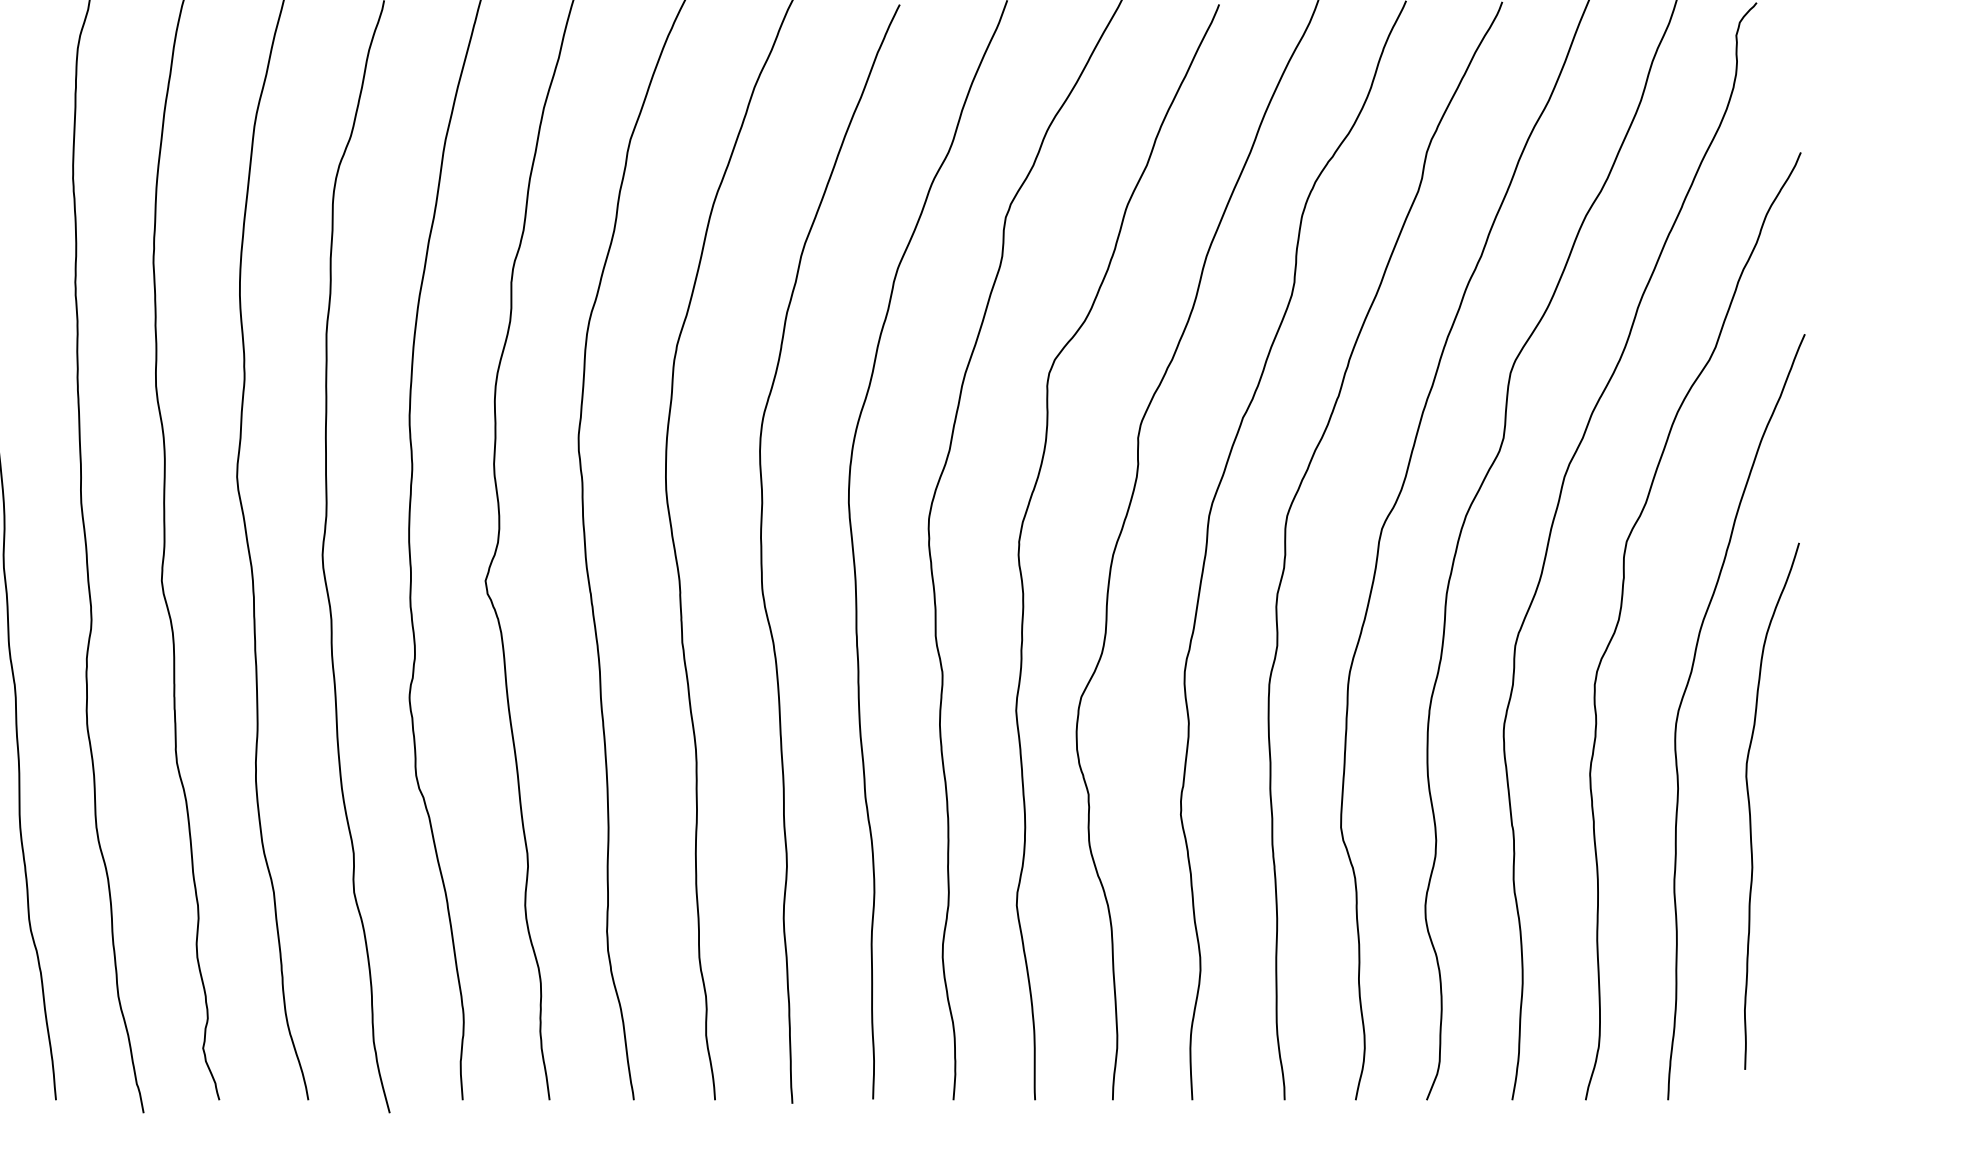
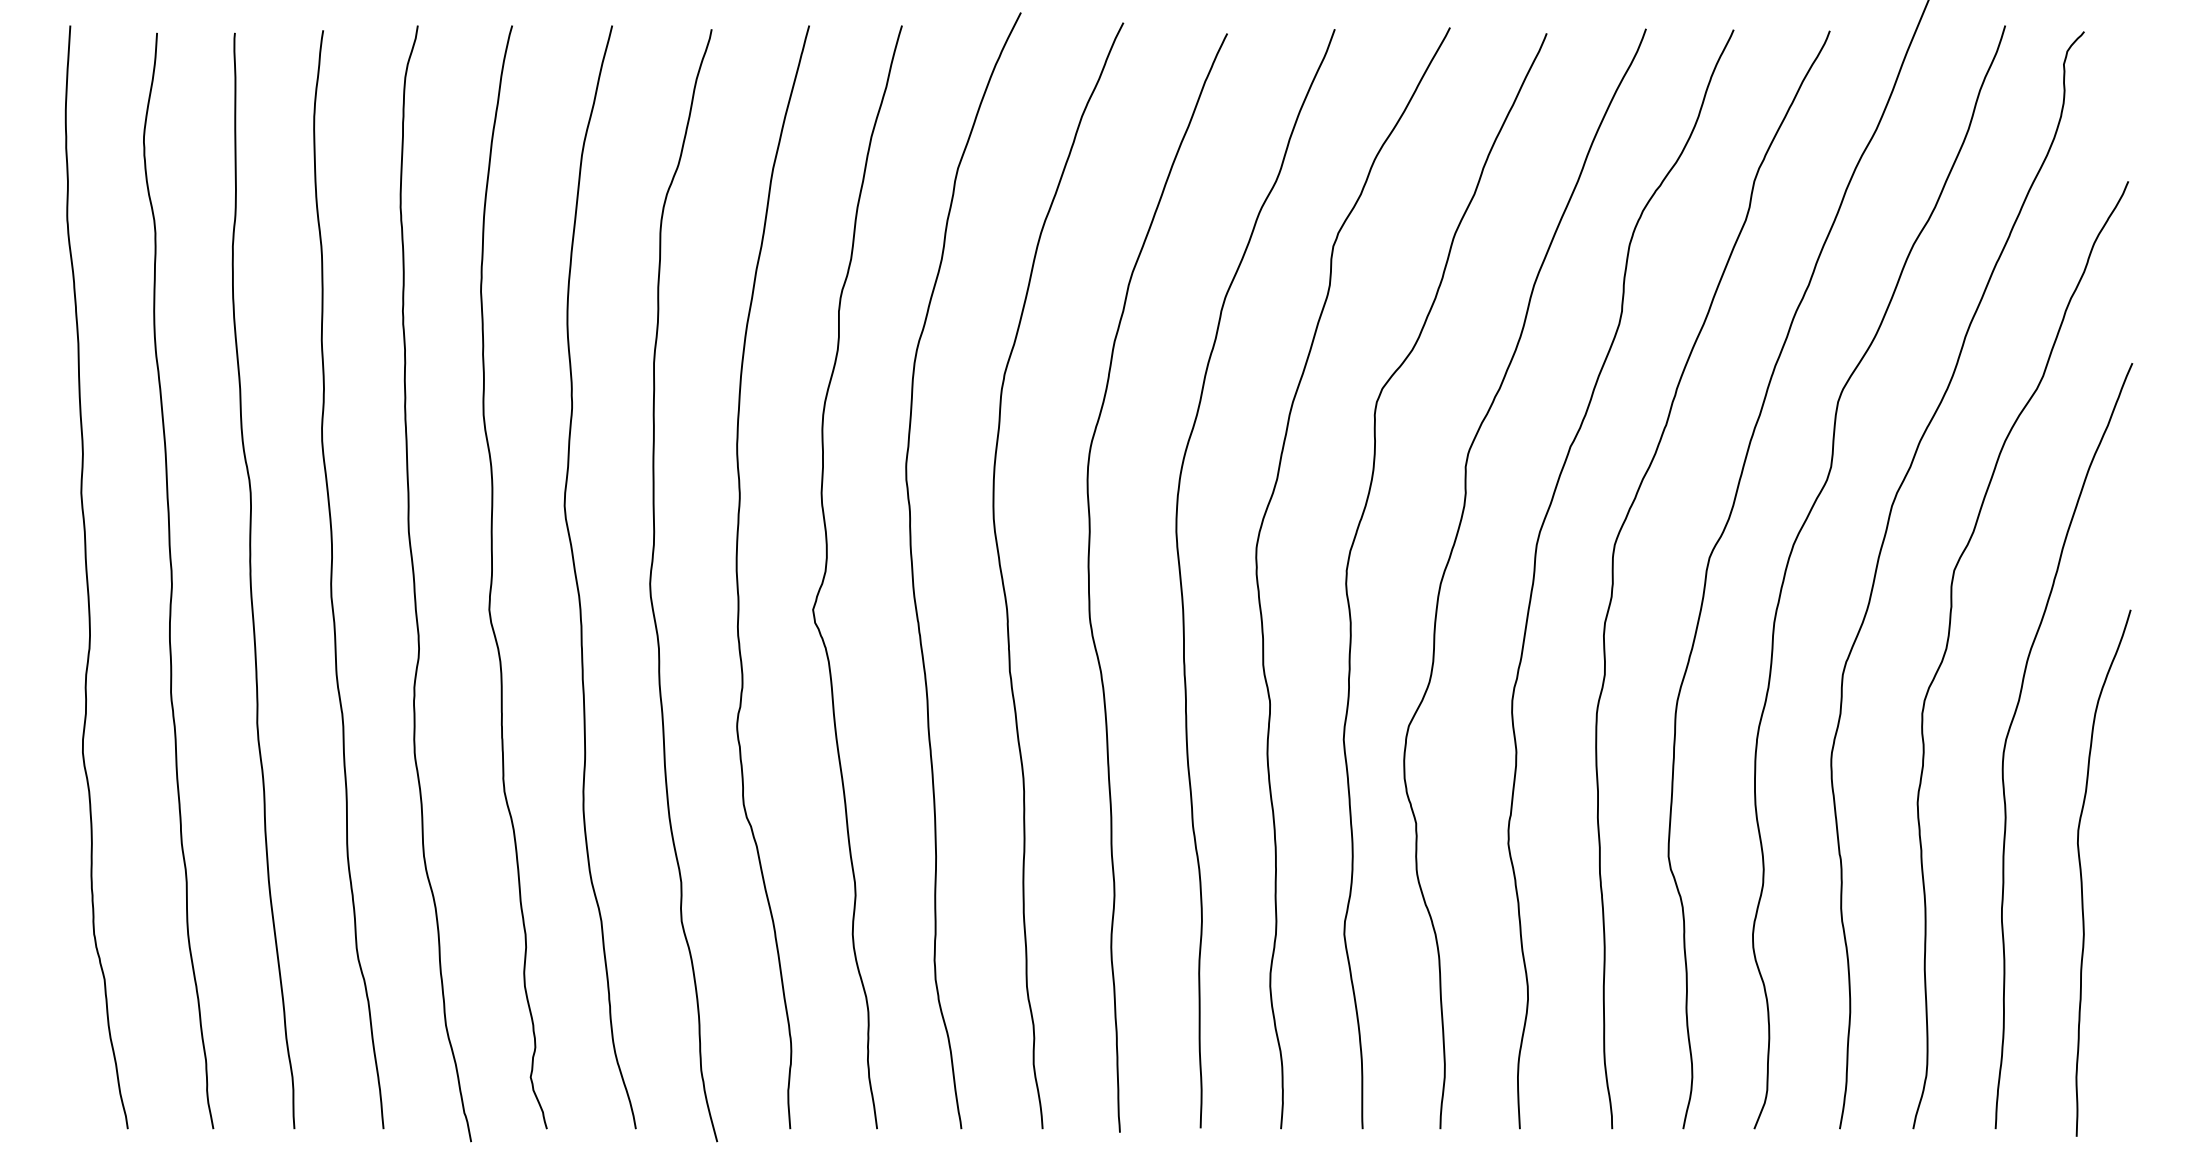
curve: (1750, 810) -> (2082, 877), moved

